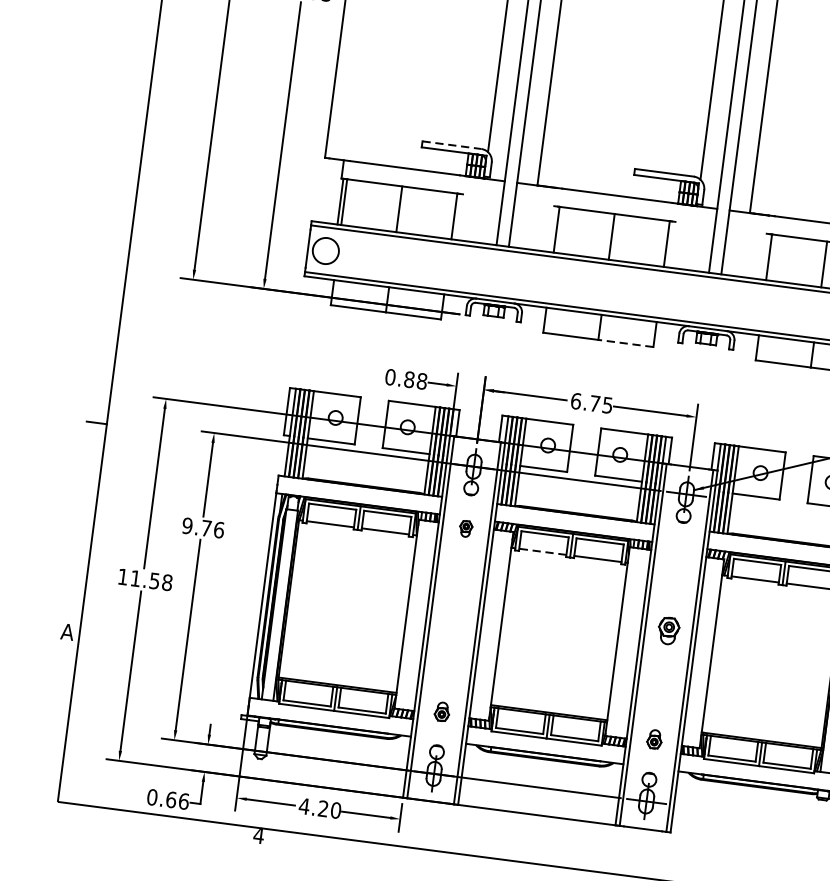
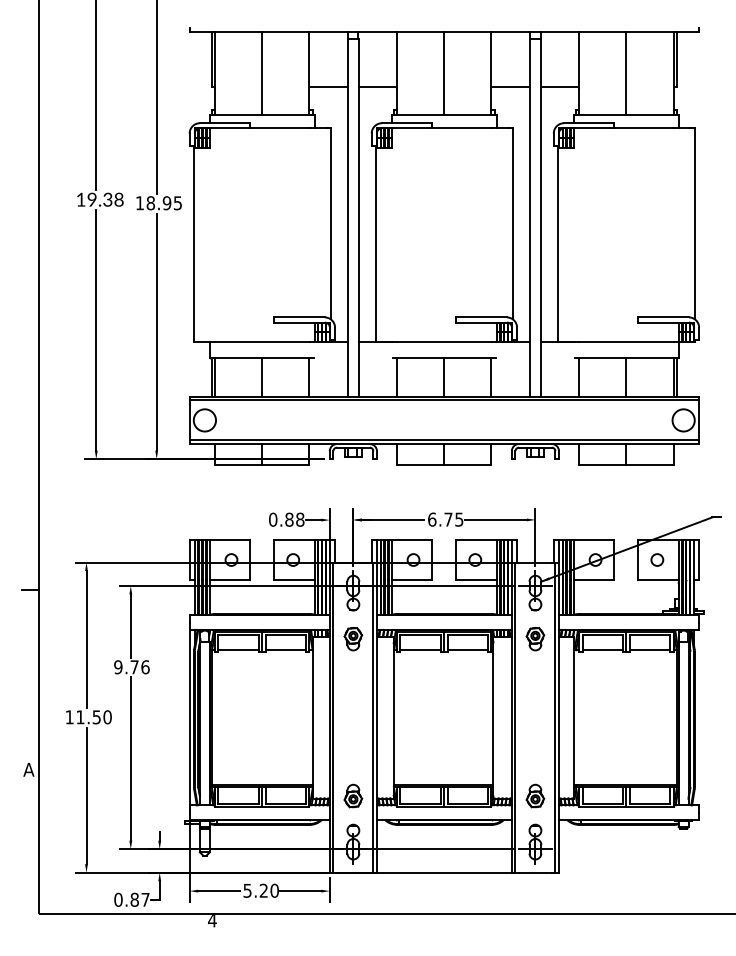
line: (453, 145) -> (300, 317), dashed -> solid
line: (625, 343) -> (467, 465), dashed -> solid
part: (466, 529) -> (353, 639), size x1.67
line: (542, 552) -> (420, 650), dashed -> solid
text: (167, 582) -> (107, 717), 11.58 -> 11.50
part: (668, 631) -> (535, 639), moved
part: (442, 711) -> (353, 795), size x1.43
part: (654, 738) -> (535, 795), size x1.43
text: (176, 800) -> (139, 899), 0.66 -> 0.87
text: (304, 806) -> (247, 890), 4.20 -> 5.20

